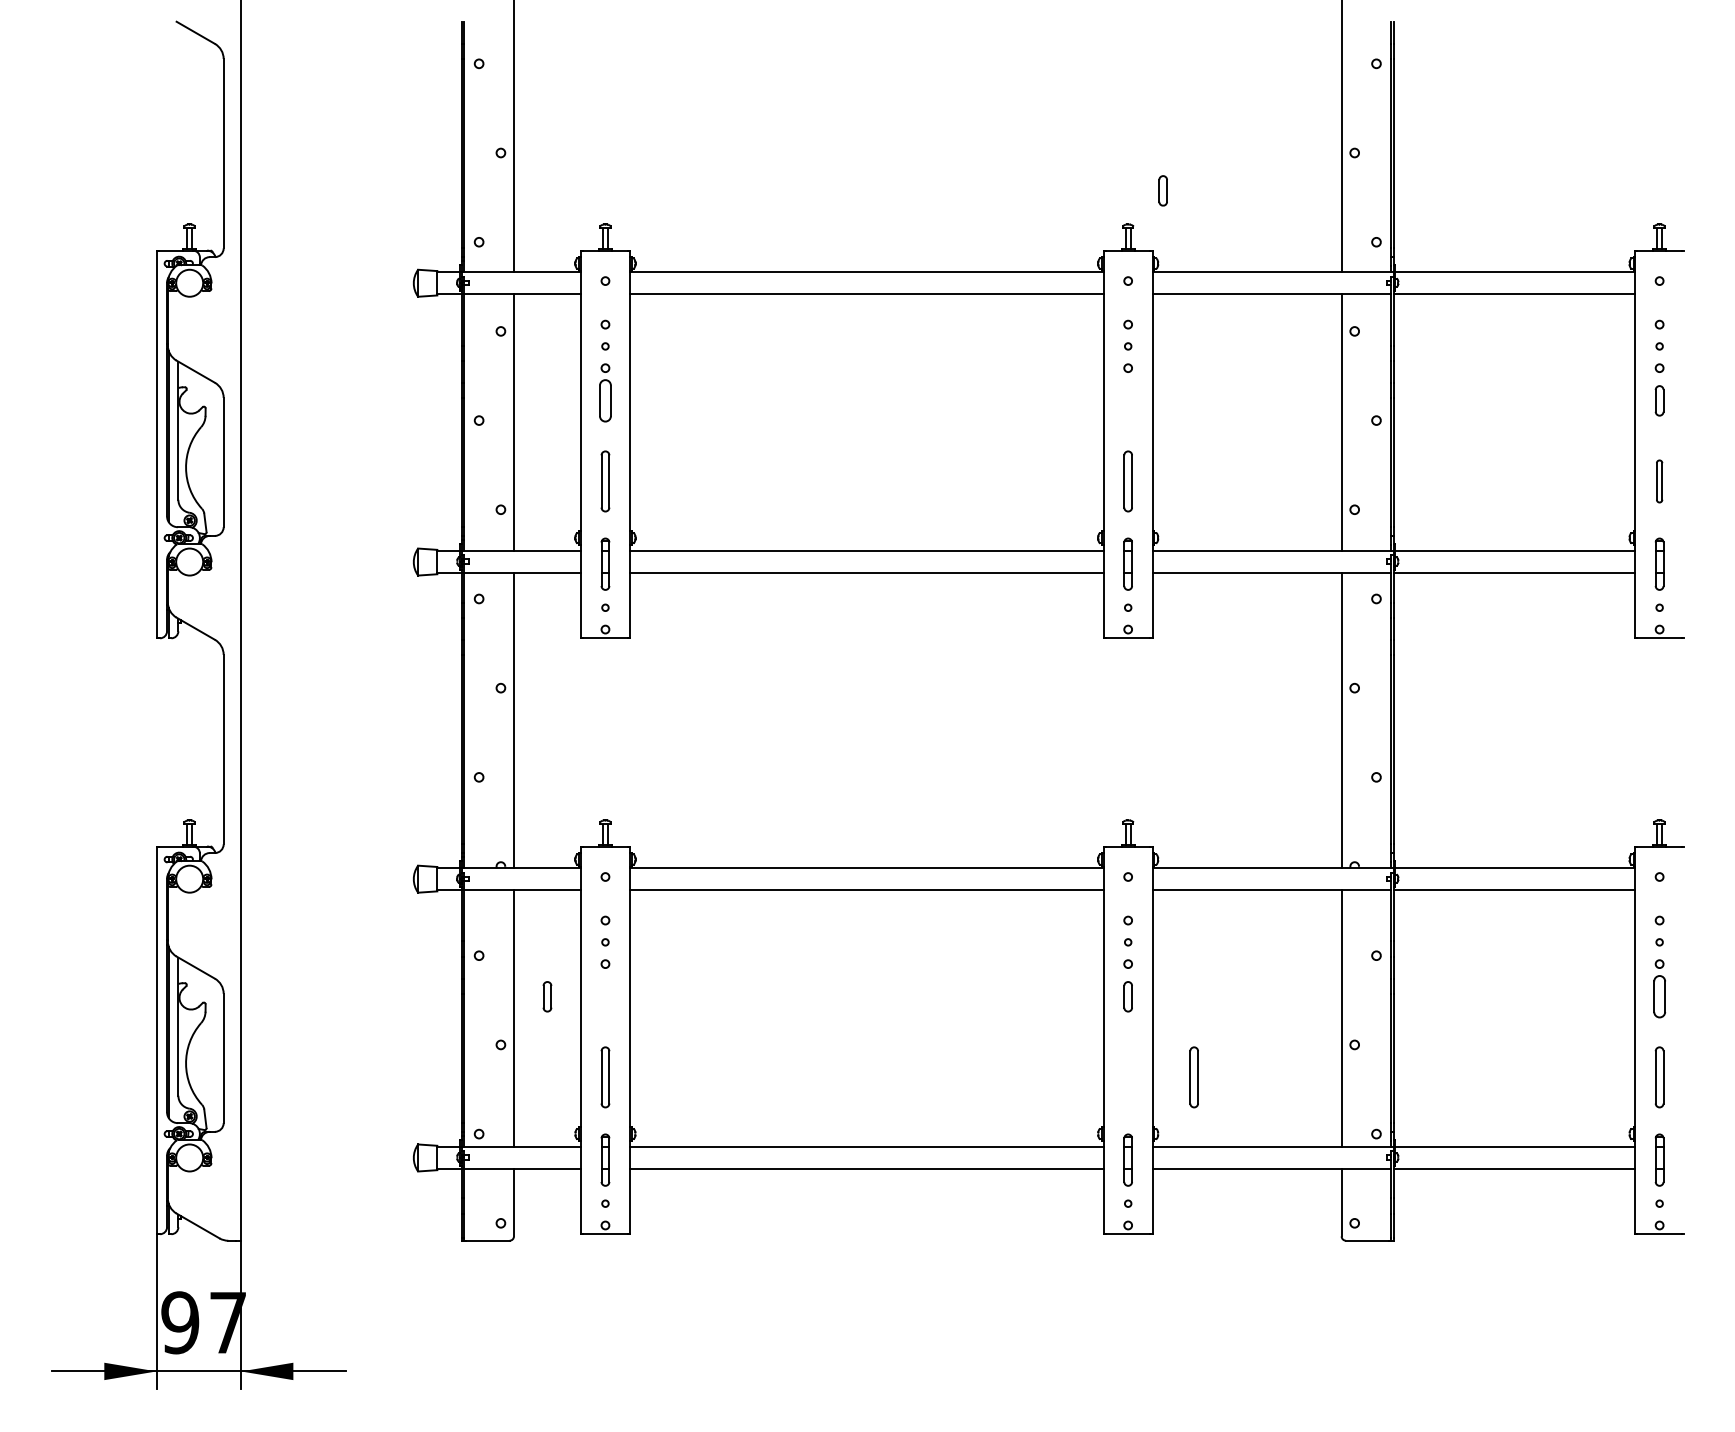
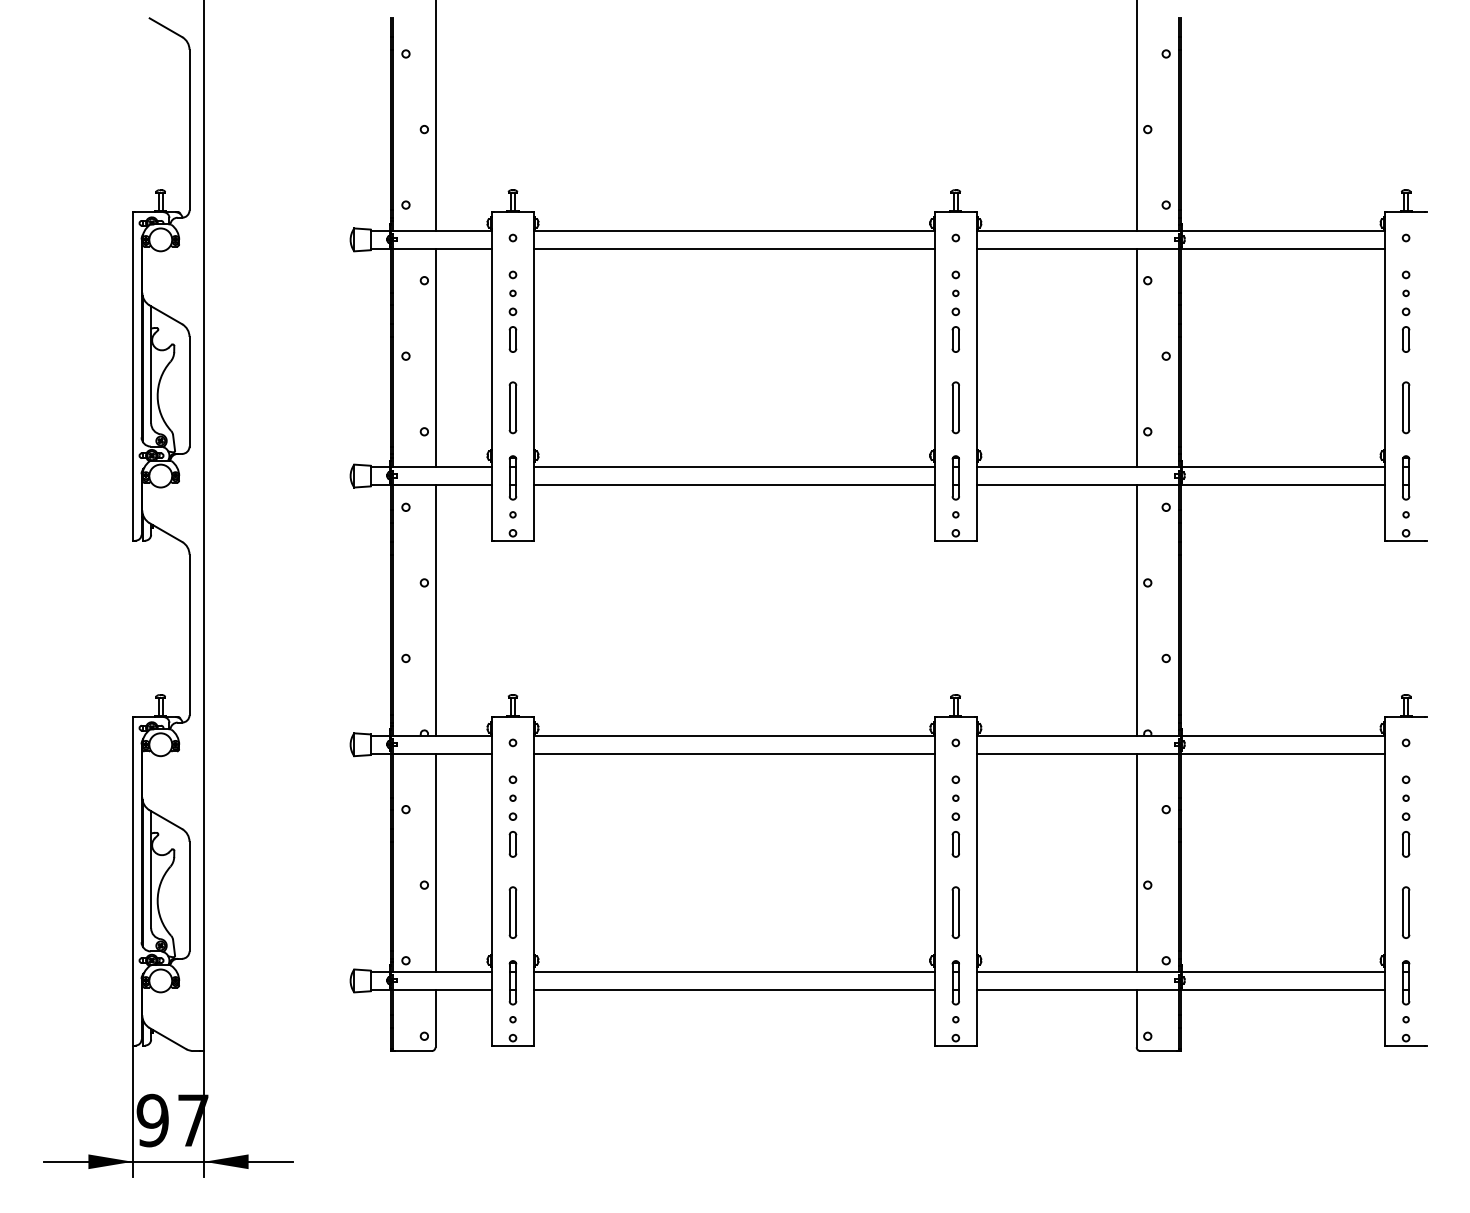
part: (1162, 190) -> (955, 339), moved
part: (605, 400) -> (513, 339), size x0.71
part: (1659, 481) -> (1405, 407), size x1.43
part: (547, 996) -> (513, 844), moved
part: (1659, 996) -> (1405, 844), size x0.71
part: (1193, 1077) -> (955, 912), moved

